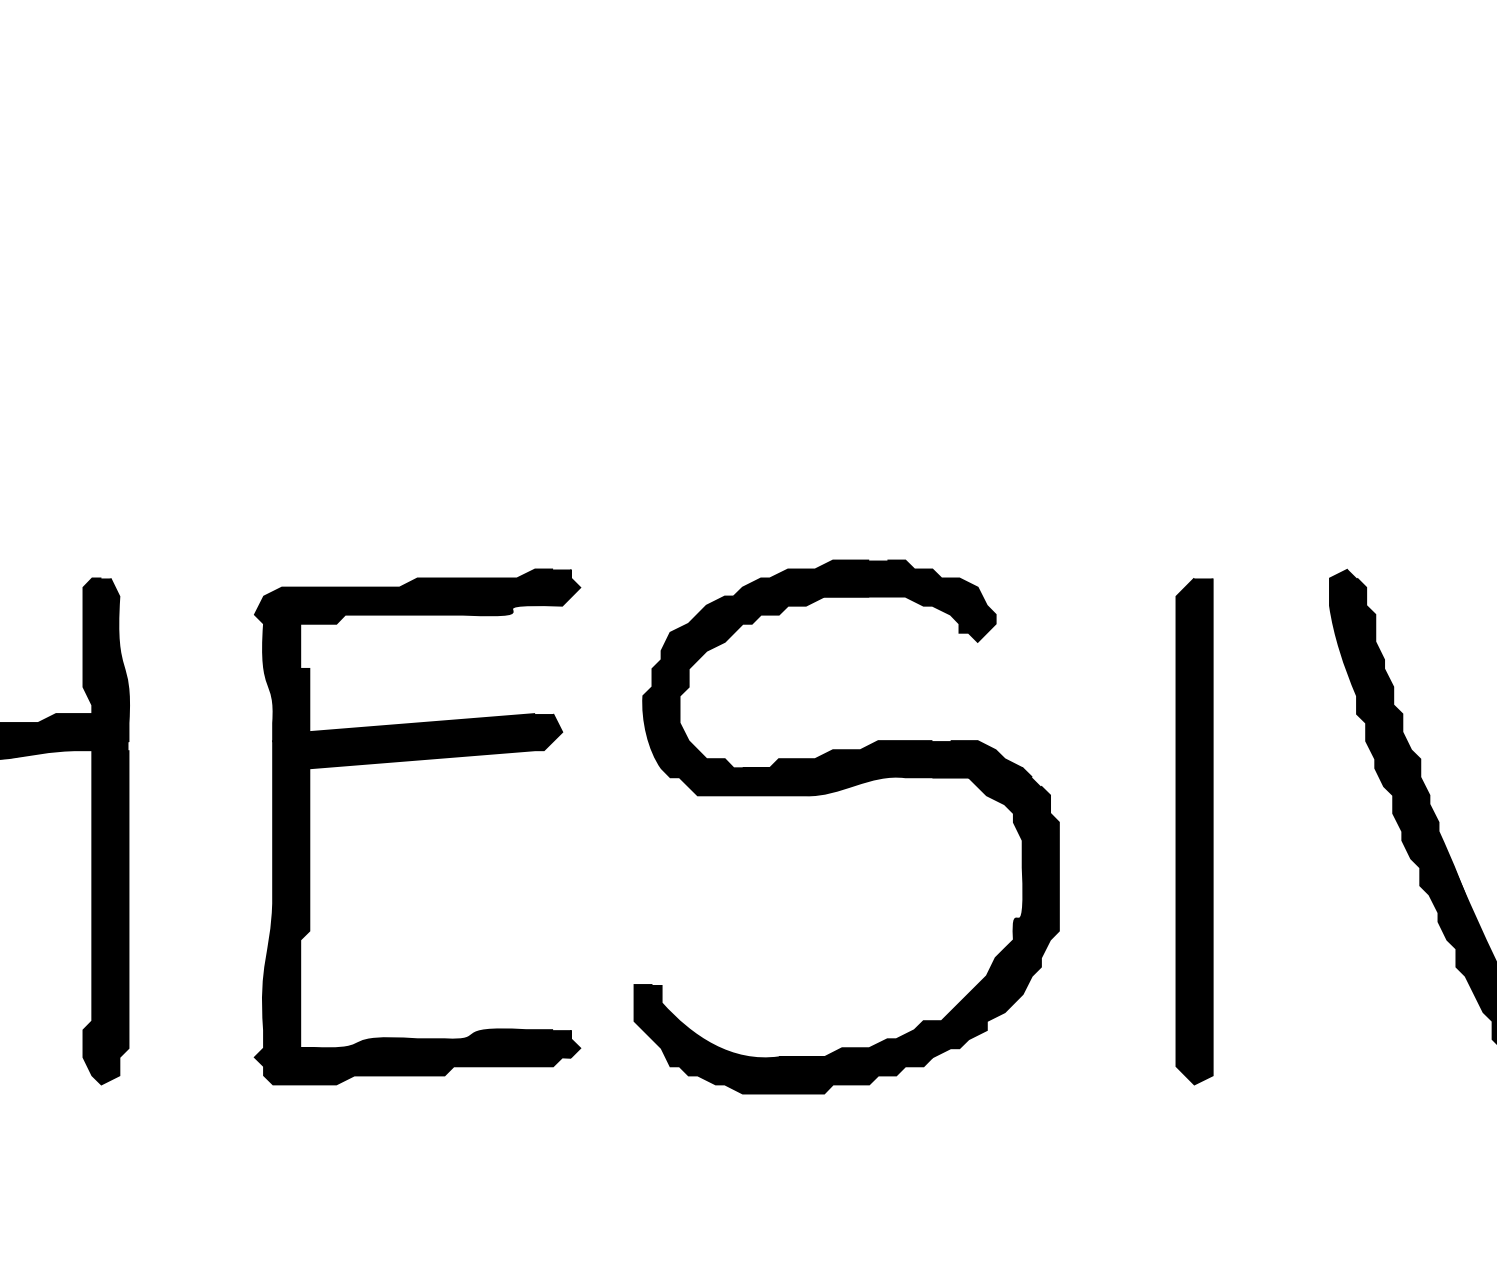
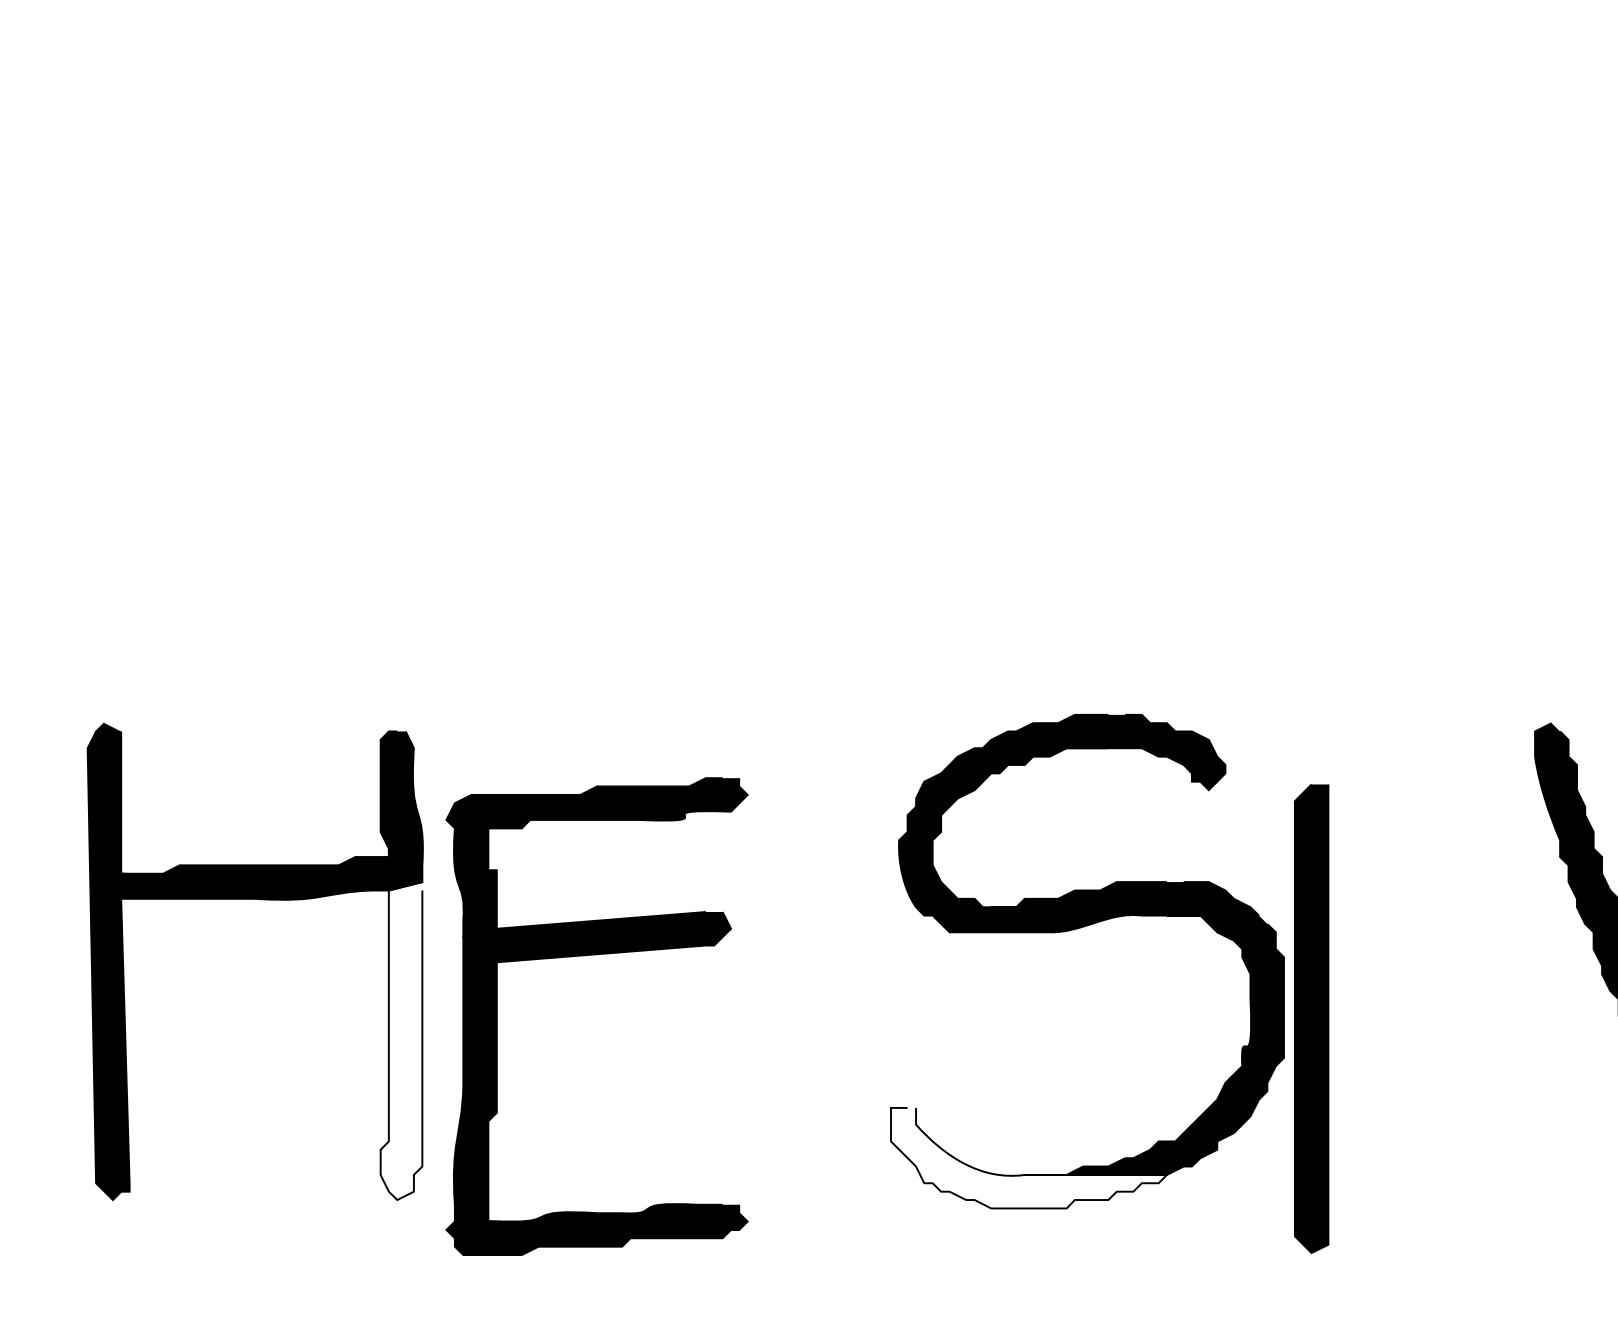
part: (416, 760) -> (596, 955), moved
part: (1194, 831) -> (1311, 1018), moved
fill: (105, 913) -> (401, 1041), removed
fill: (782, 1038) -> (1028, 1157), removed

